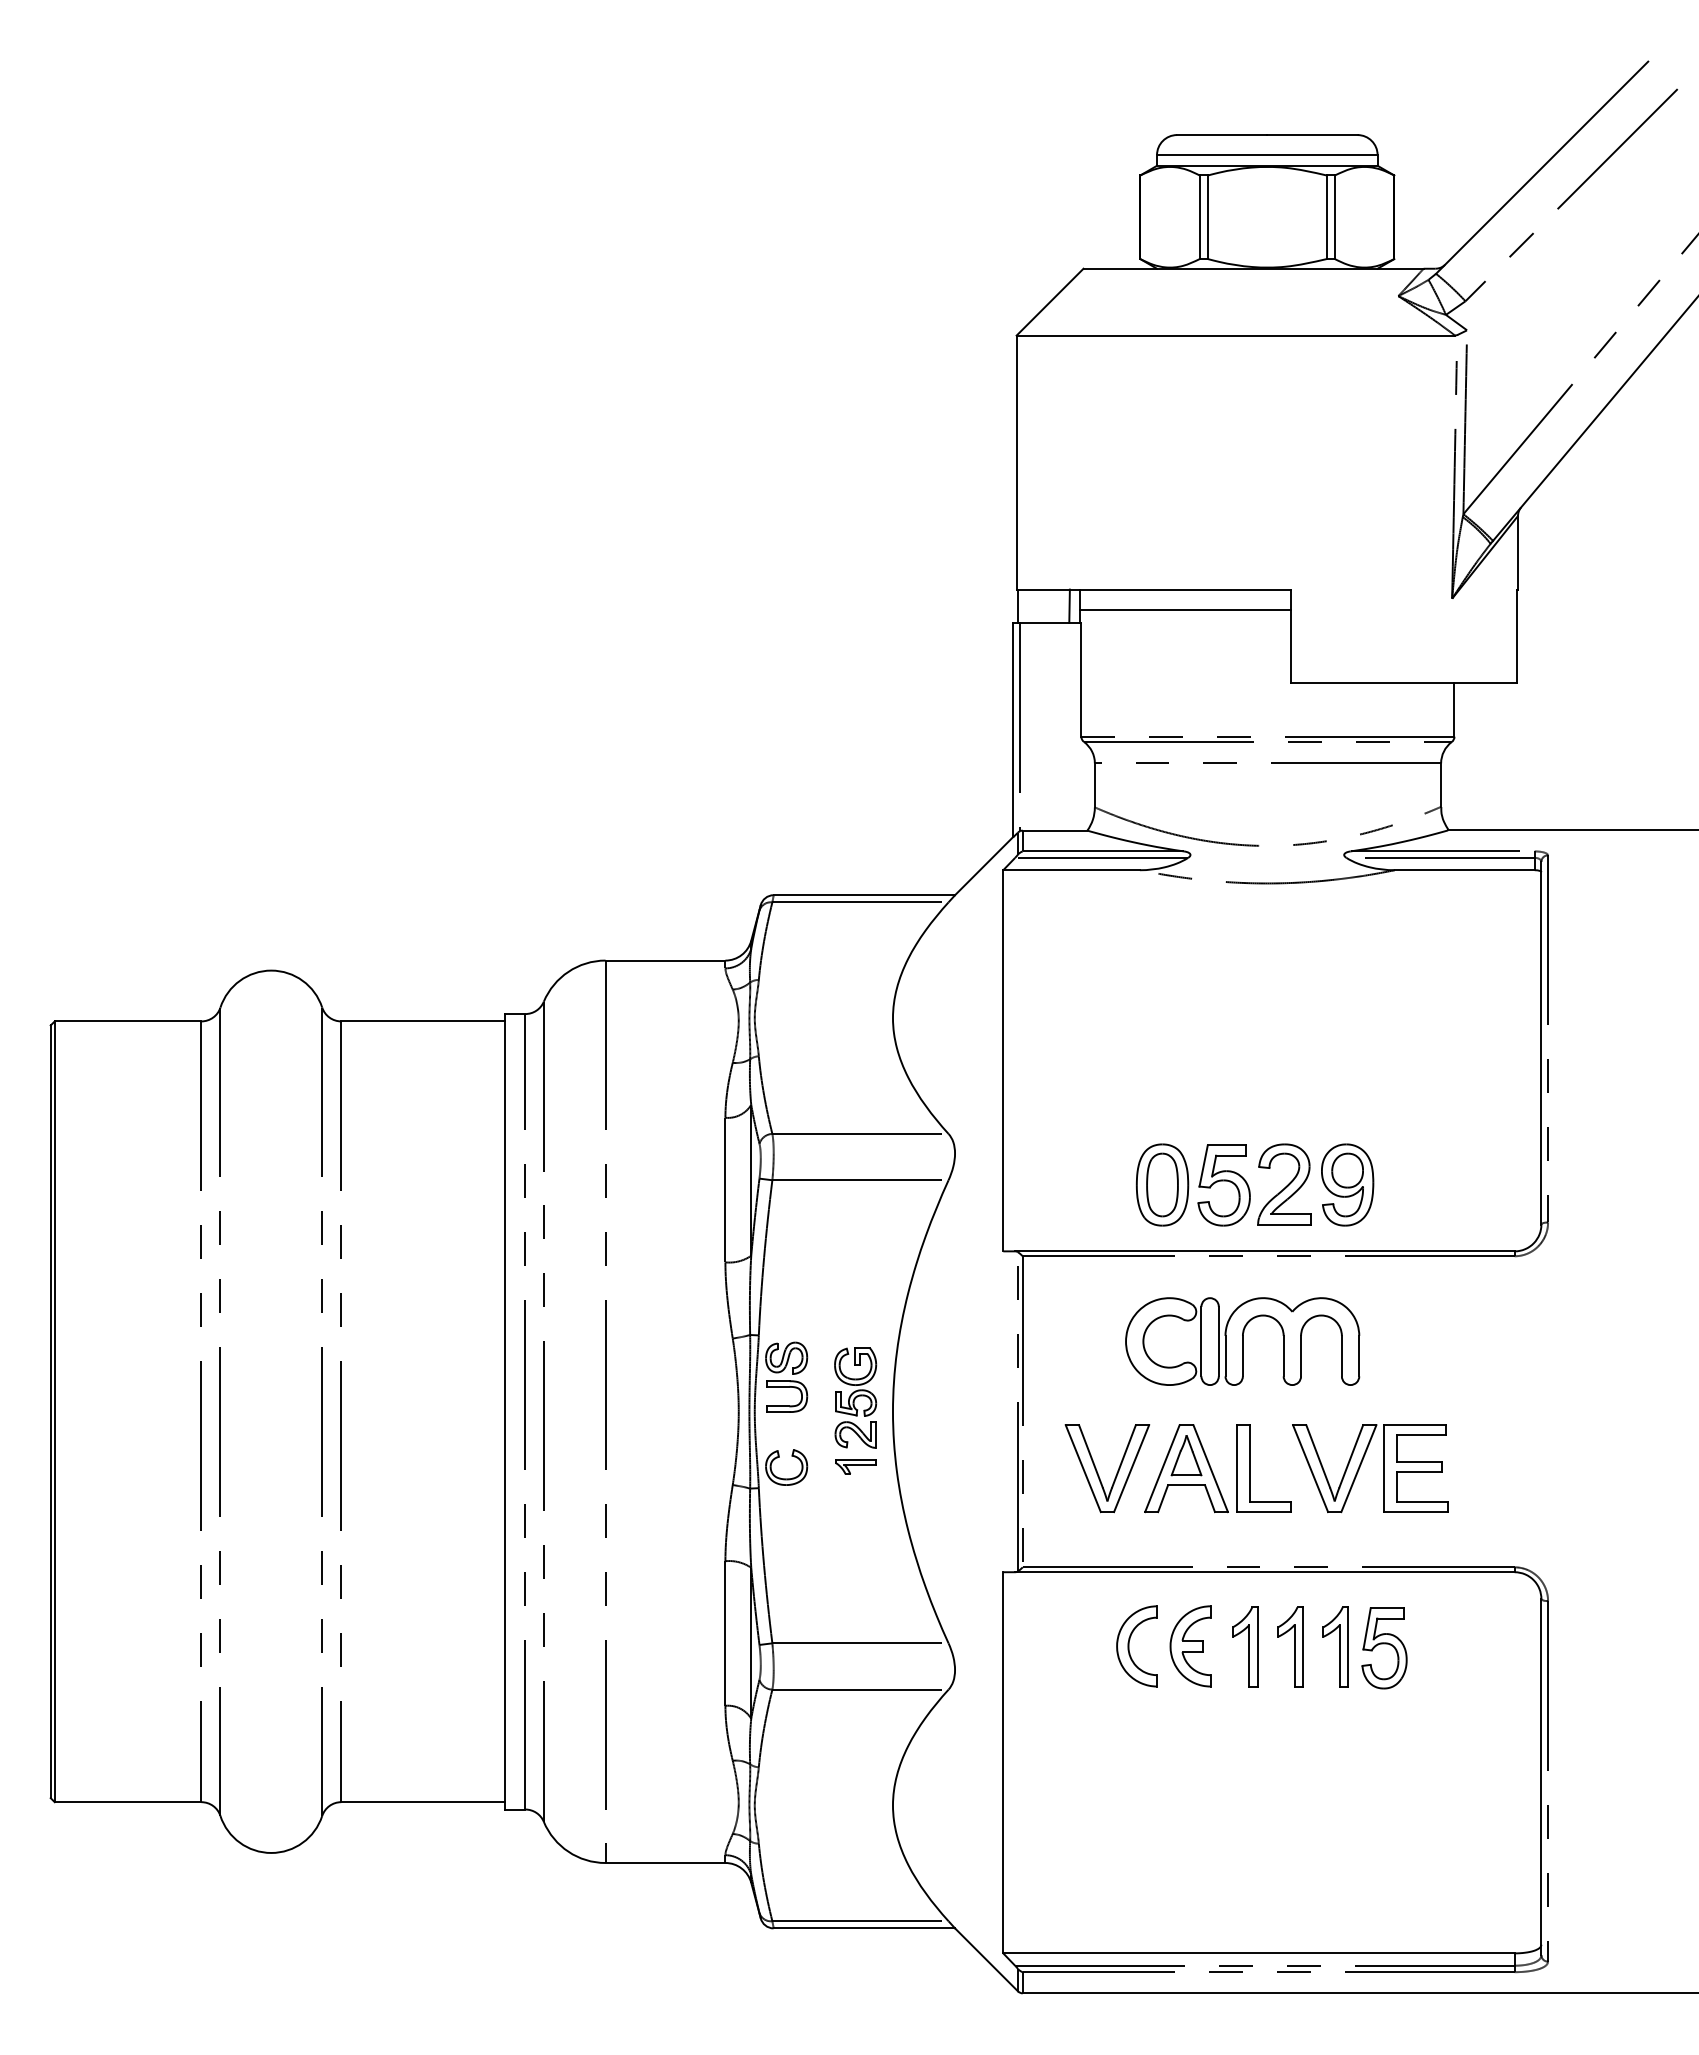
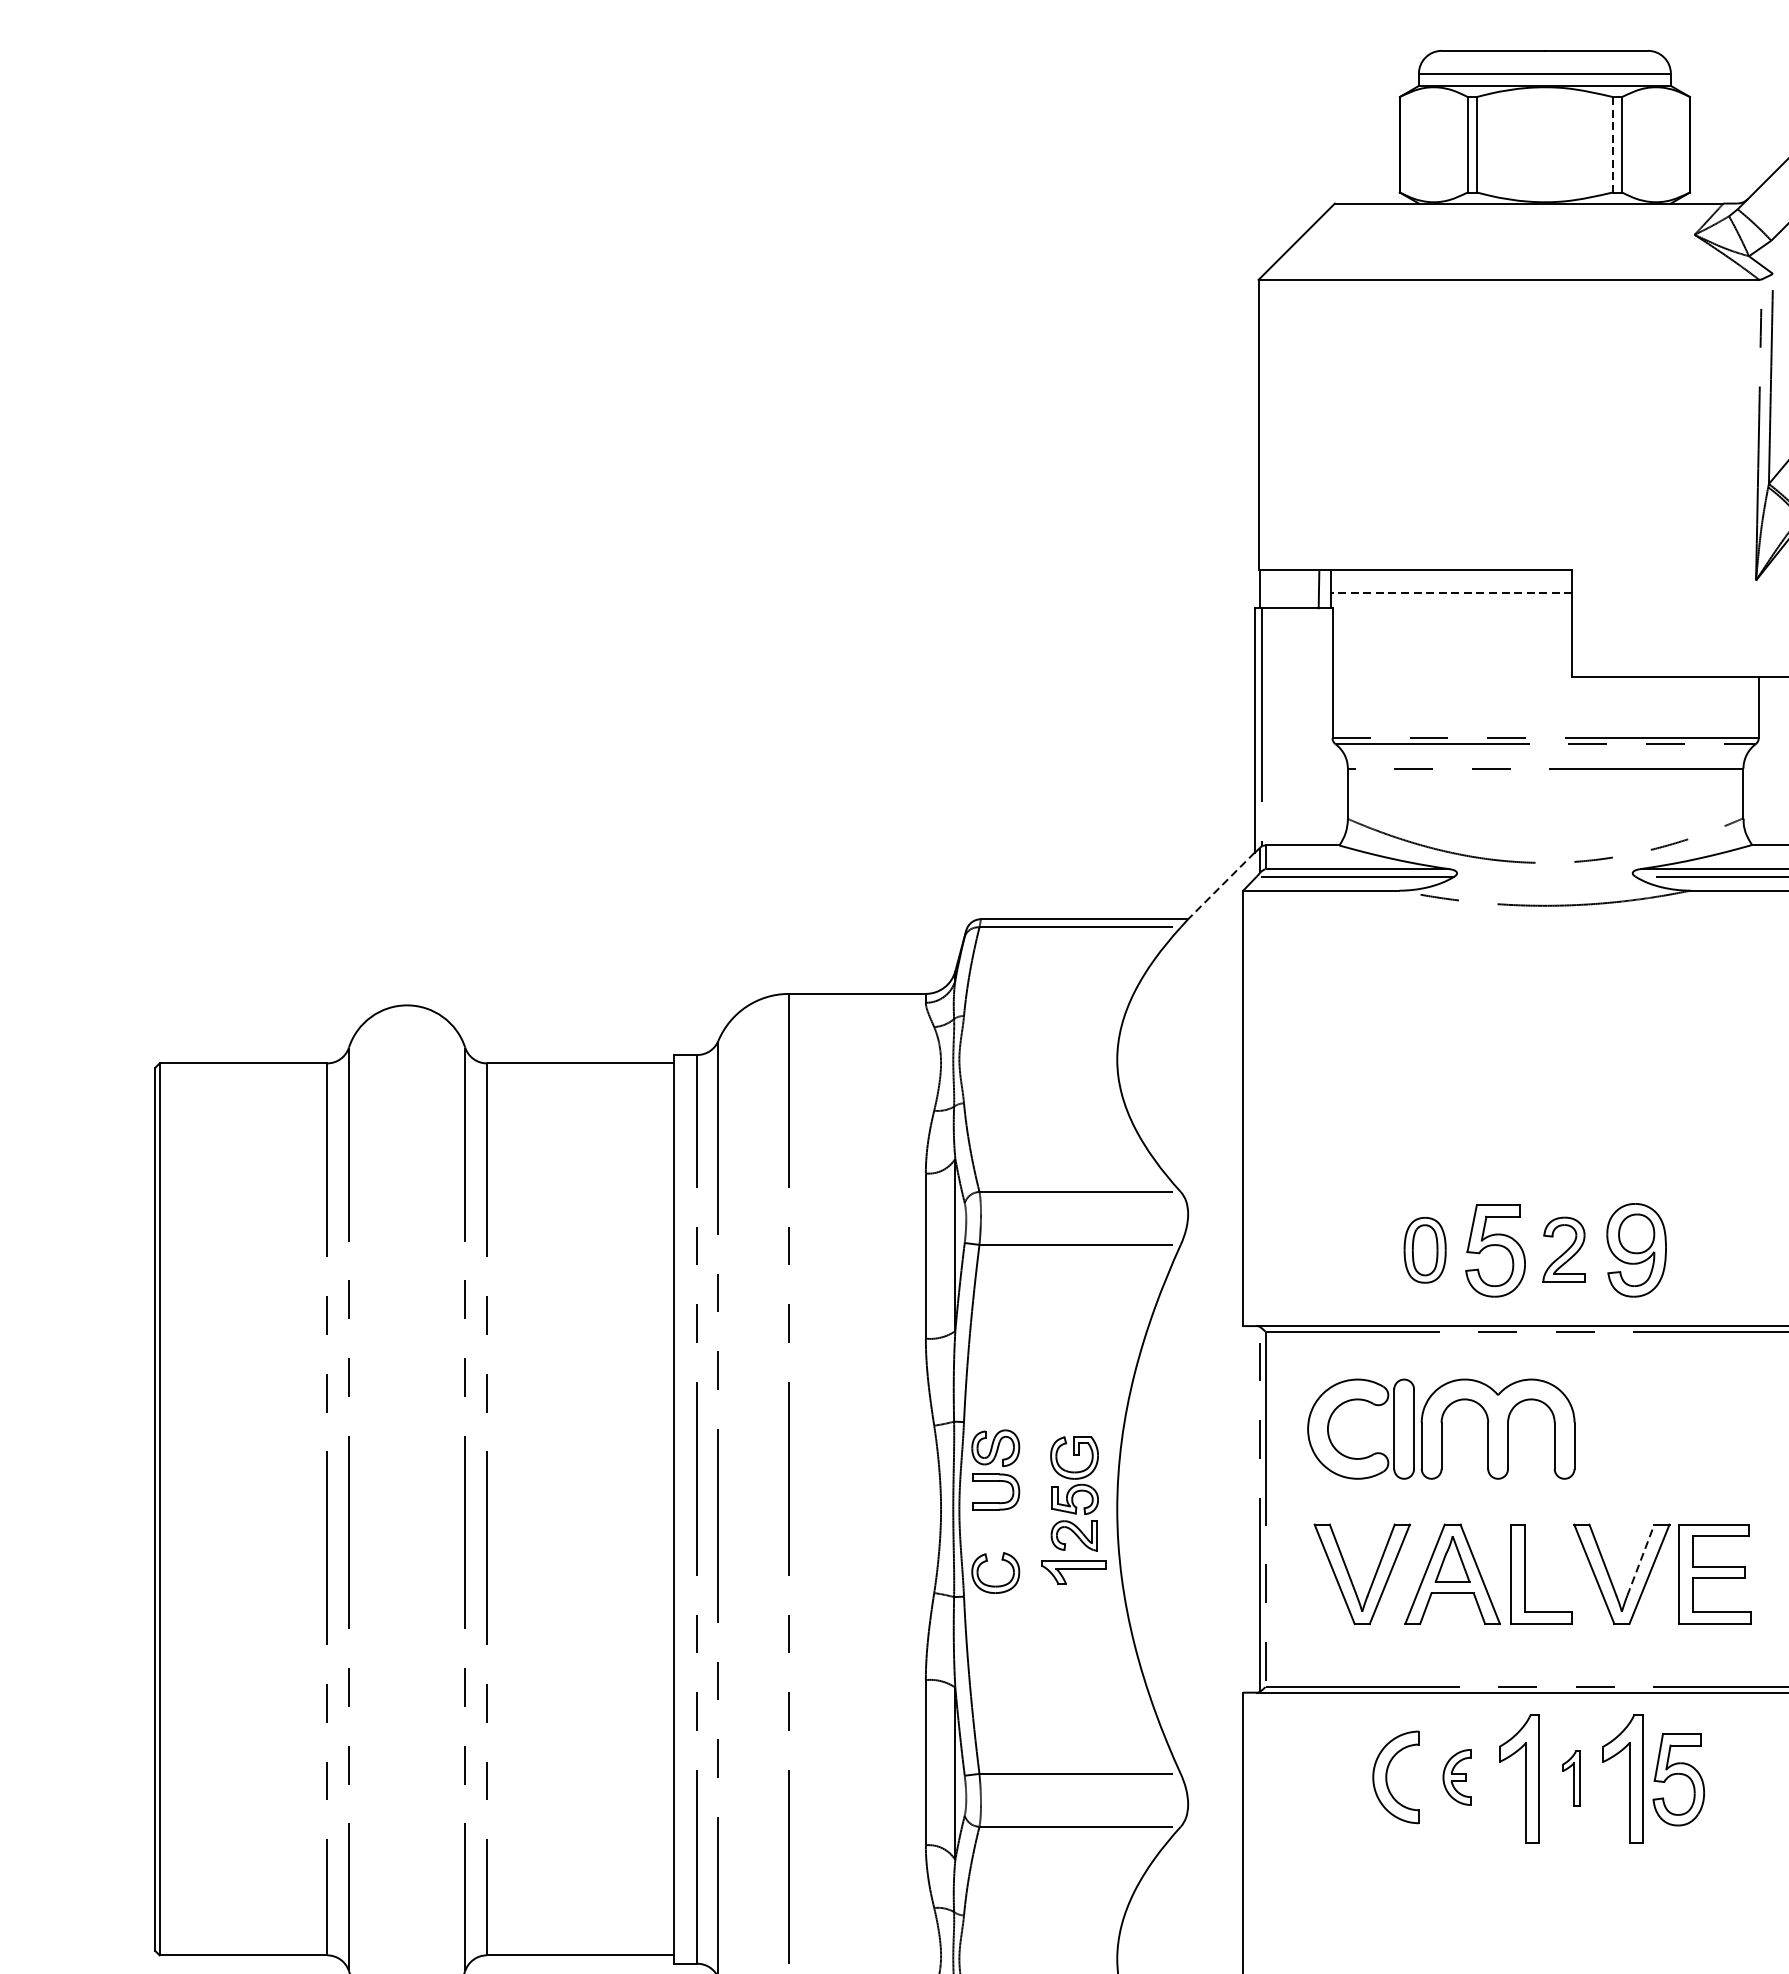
line: (1326, 217) -> (1612, 145), solid -> dashed
line: (1185, 609) -> (1451, 592), solid -> dashed
line: (983, 866) -> (1220, 886), solid -> dashed
part: (1162, 1184) -> (1425, 1249), size x0.7
part: (1284, 1184) -> (1564, 1249), size x0.7
part: (1242, 1341) -> (1441, 1429), moved
line: (1351, 1455) -> (1641, 1559), solid -> dashed
part: (855, 1466) -> (1074, 1571), size x1.4
part: (1190, 1646) -> (1457, 1777), size x0.6
part: (1245, 1646) -> (1519, 1777), size x1.4
part: (1290, 1646) -> (1571, 1777), size x0.6
part: (1335, 1646) -> (1622, 1777), size x1.4

